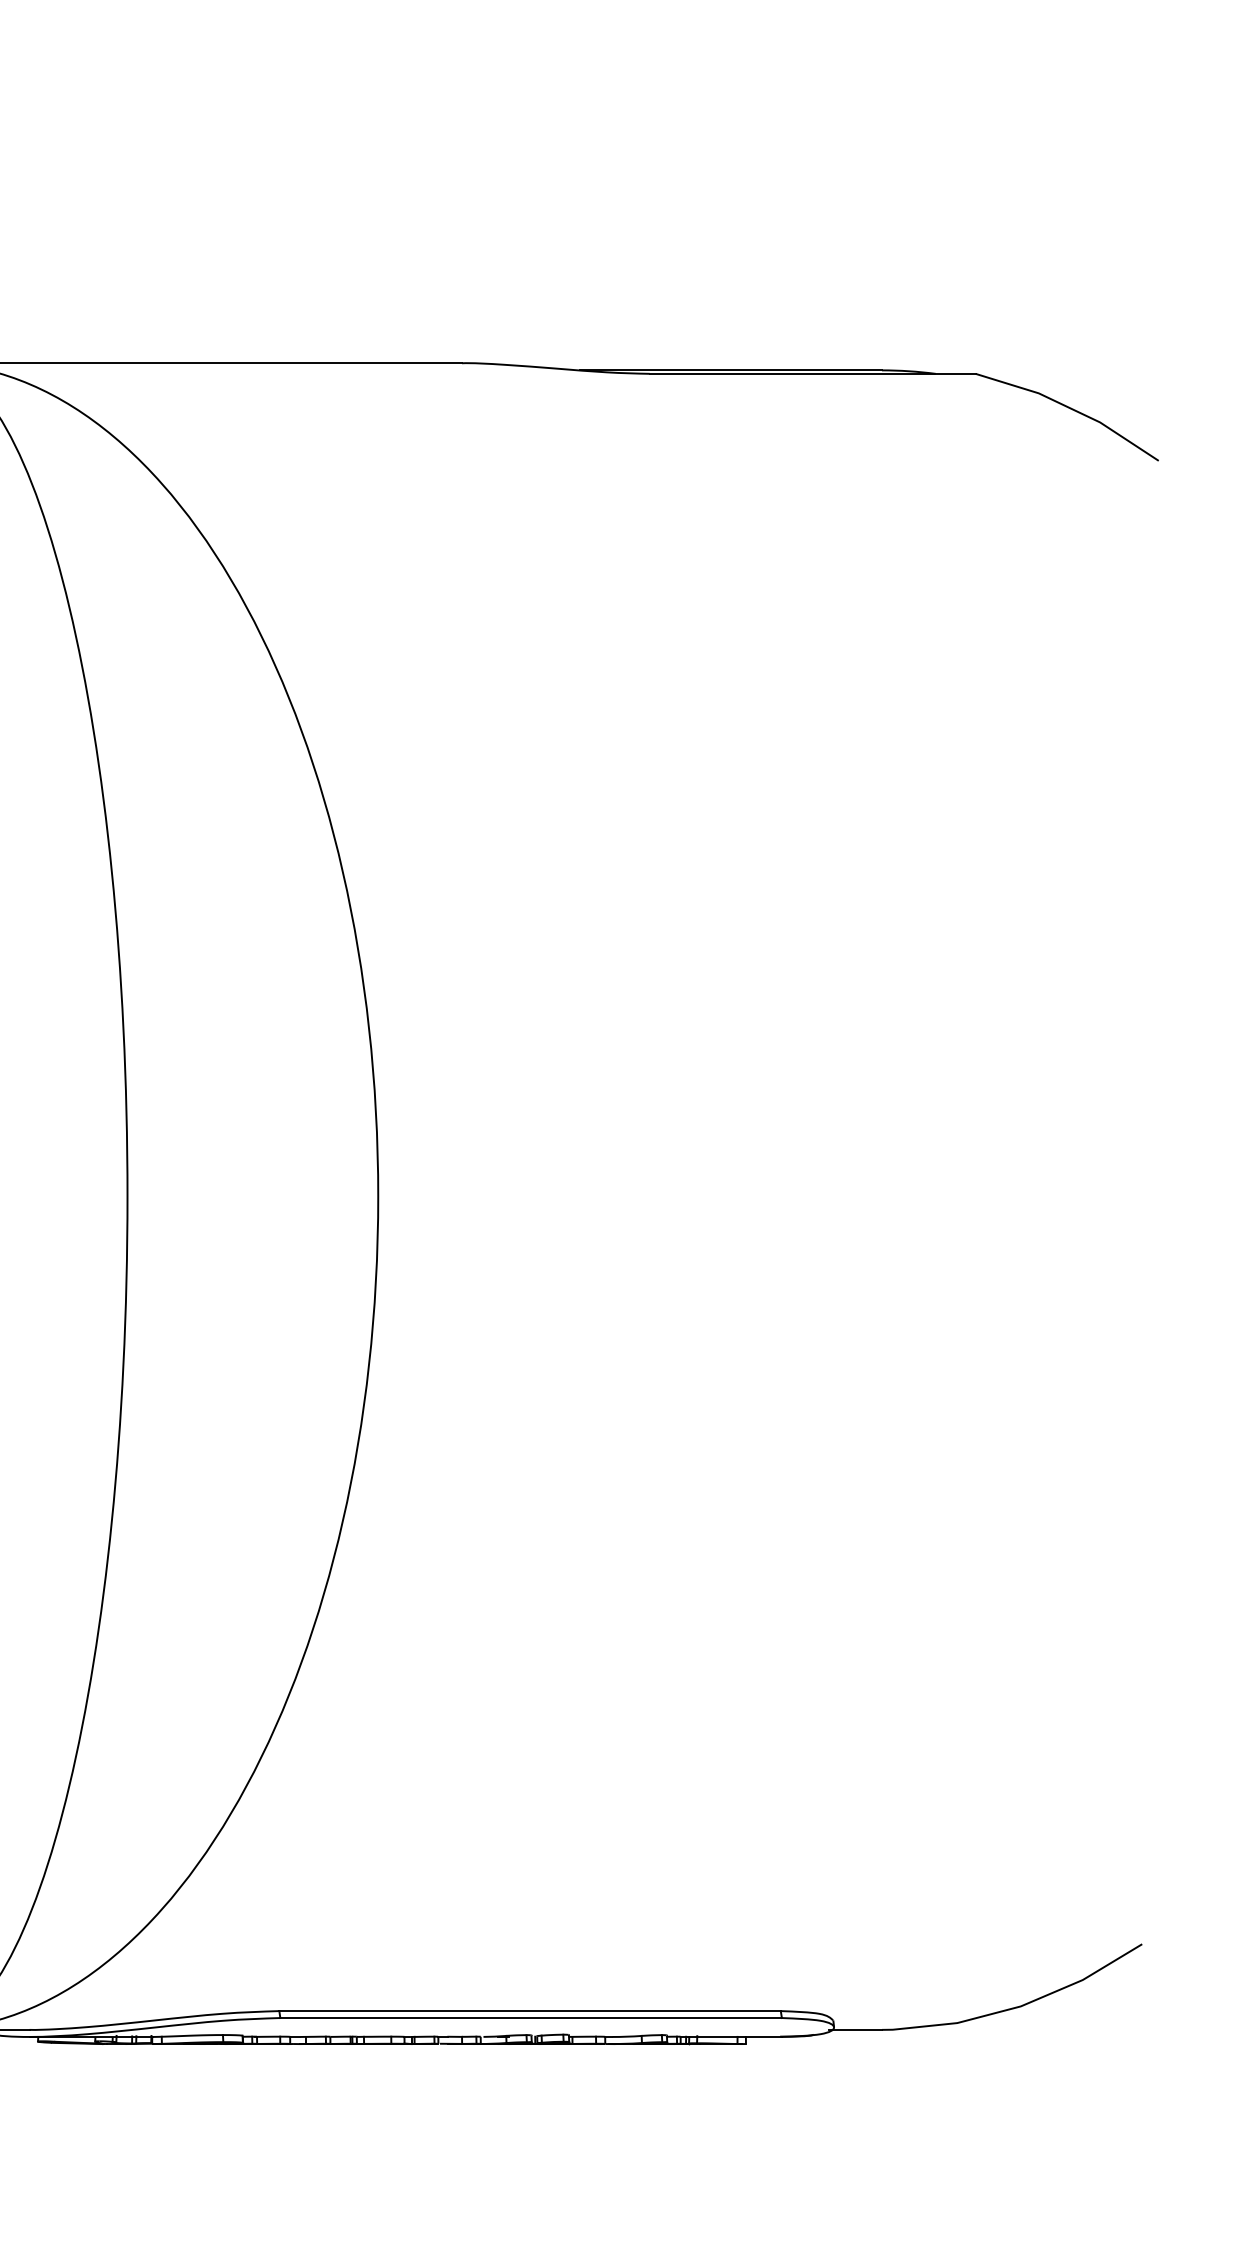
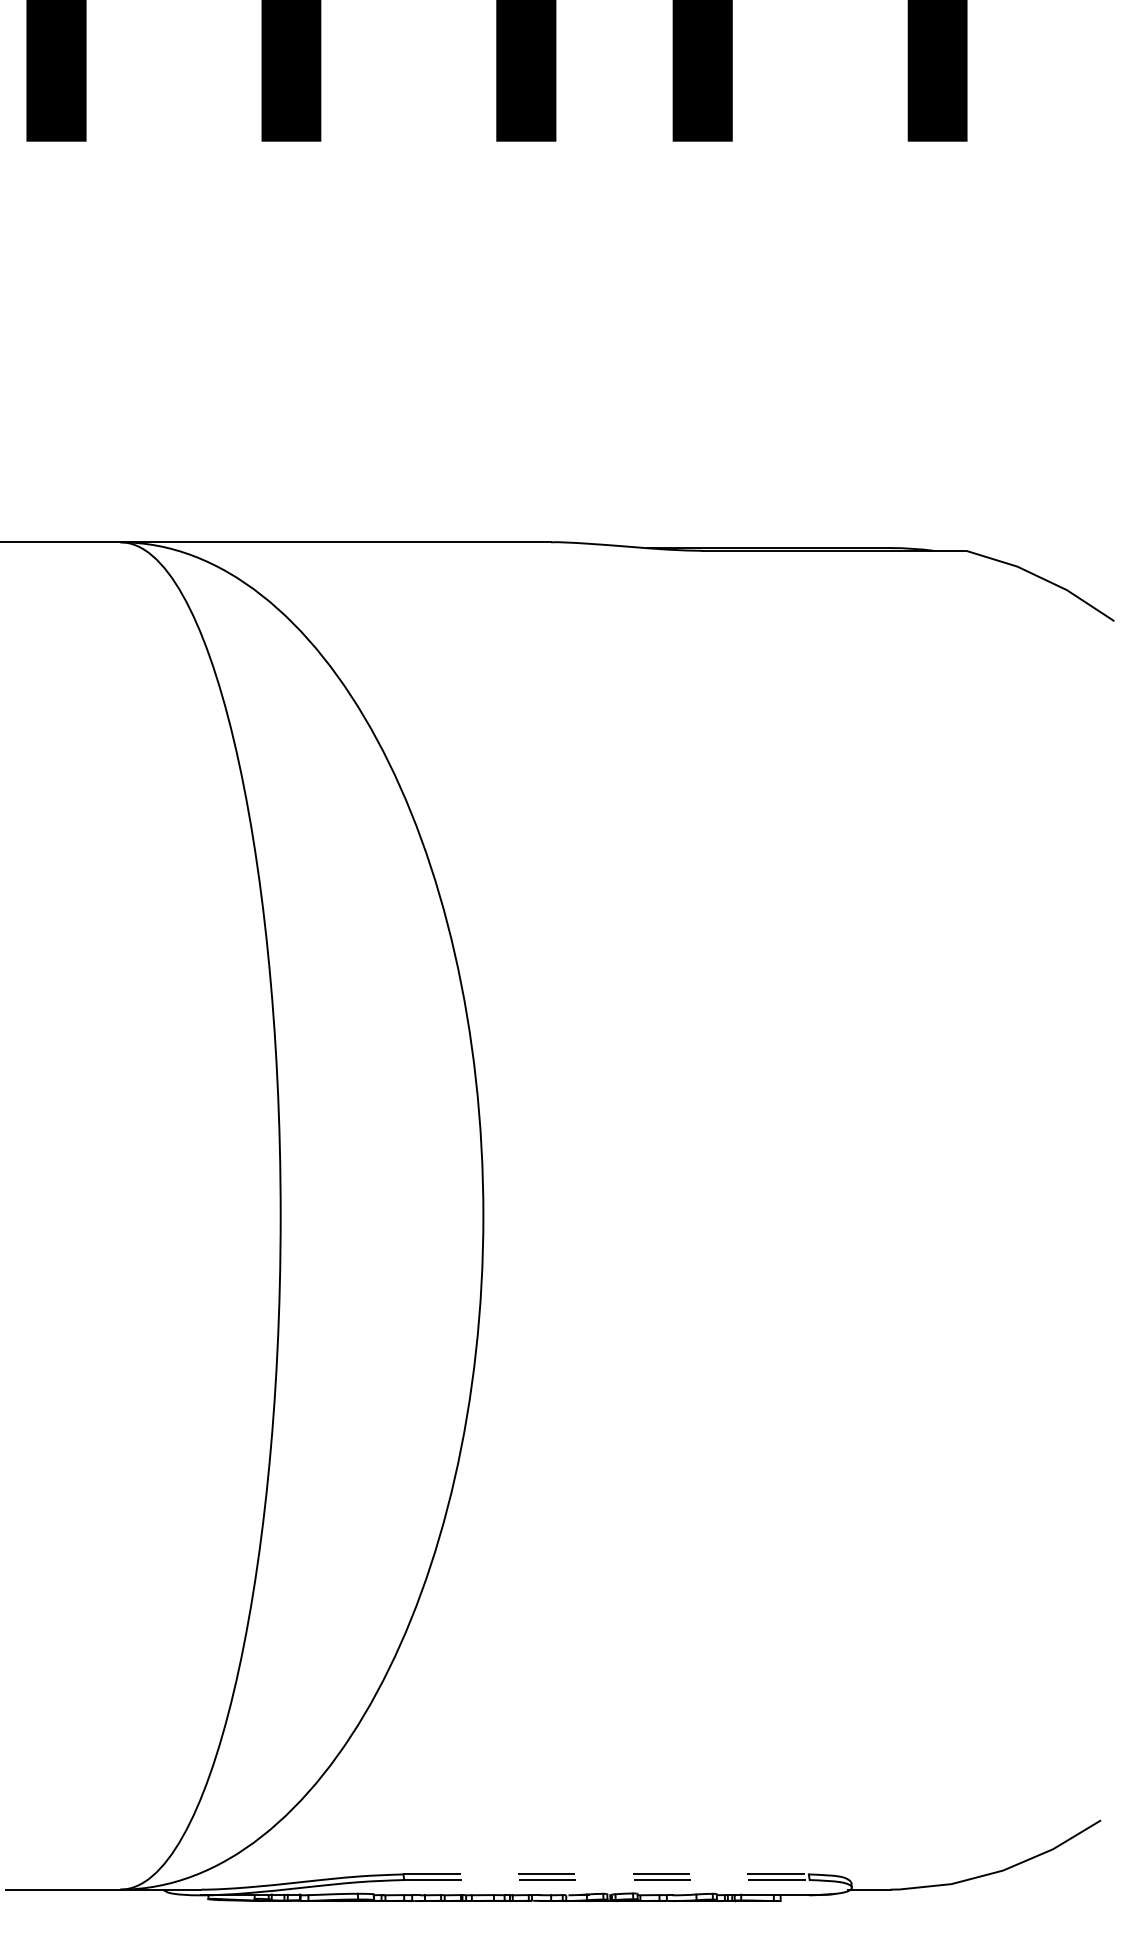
line: (530, 2011) -> (606, 1874), solid -> dashed
line: (530, 2018) -> (606, 1880), solid -> dashed

